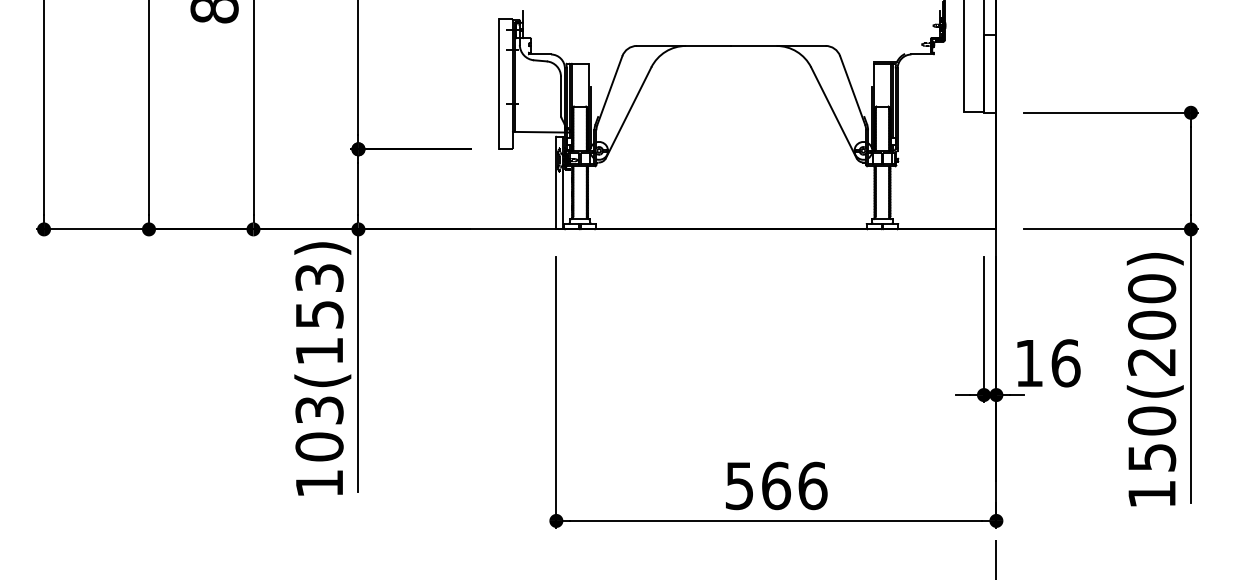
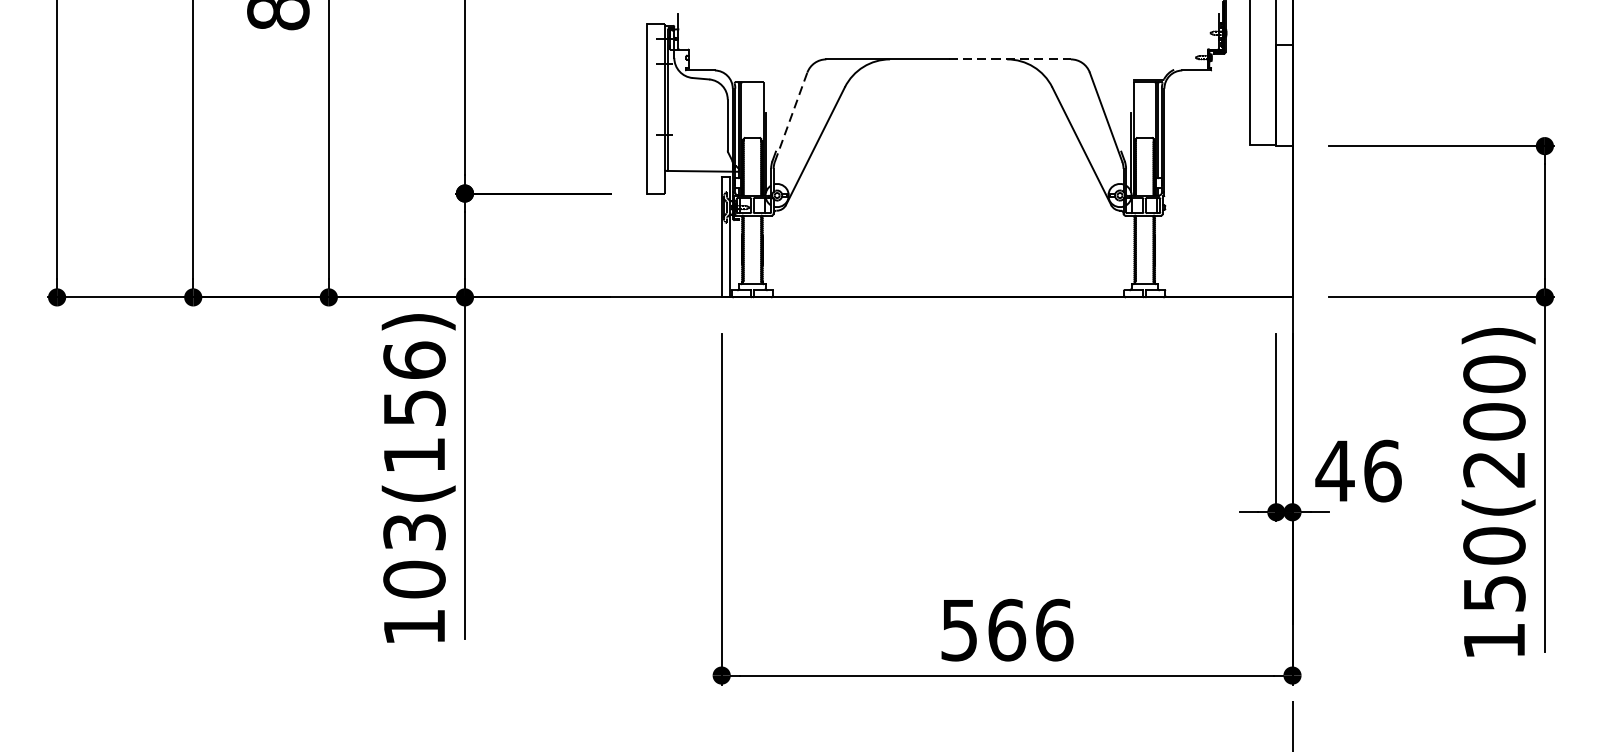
line: (778, 45) -> (1009, 58), solid -> dashed
line: (609, 90) -> (790, 117), solid -> dashed
text: (319, 277) -> (414, 359), 103(153) -> 103(156)
text: (1029, 363) -> (1335, 471), 16 -> 46

